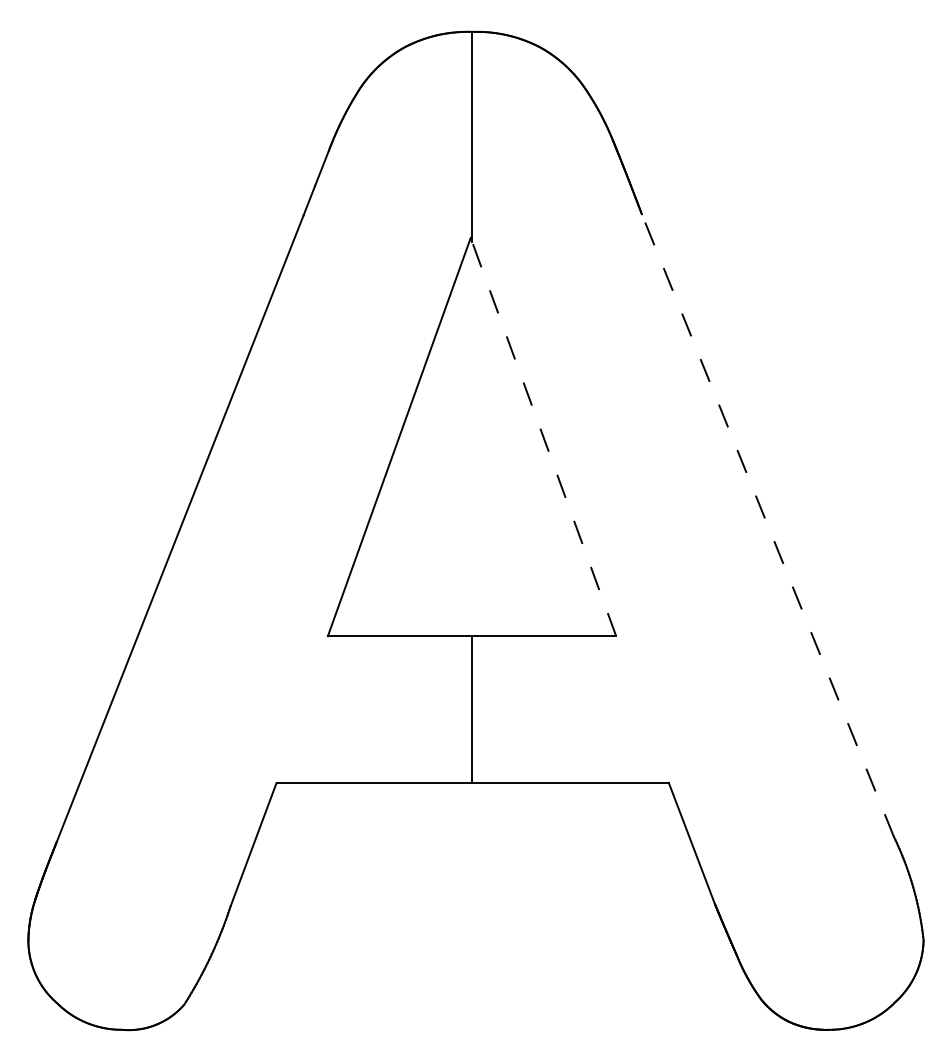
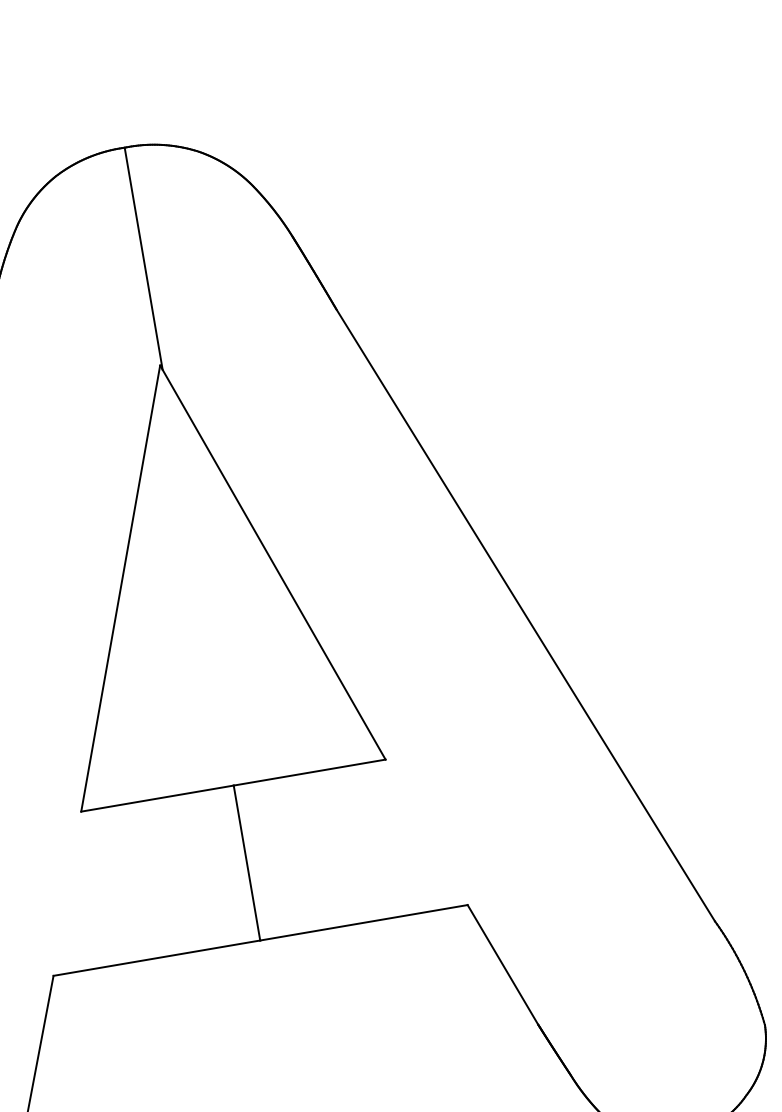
line: (543, 437) -> (273, 562), dashed -> solid
line: (767, 525) -> (525, 615), dashed -> solid

